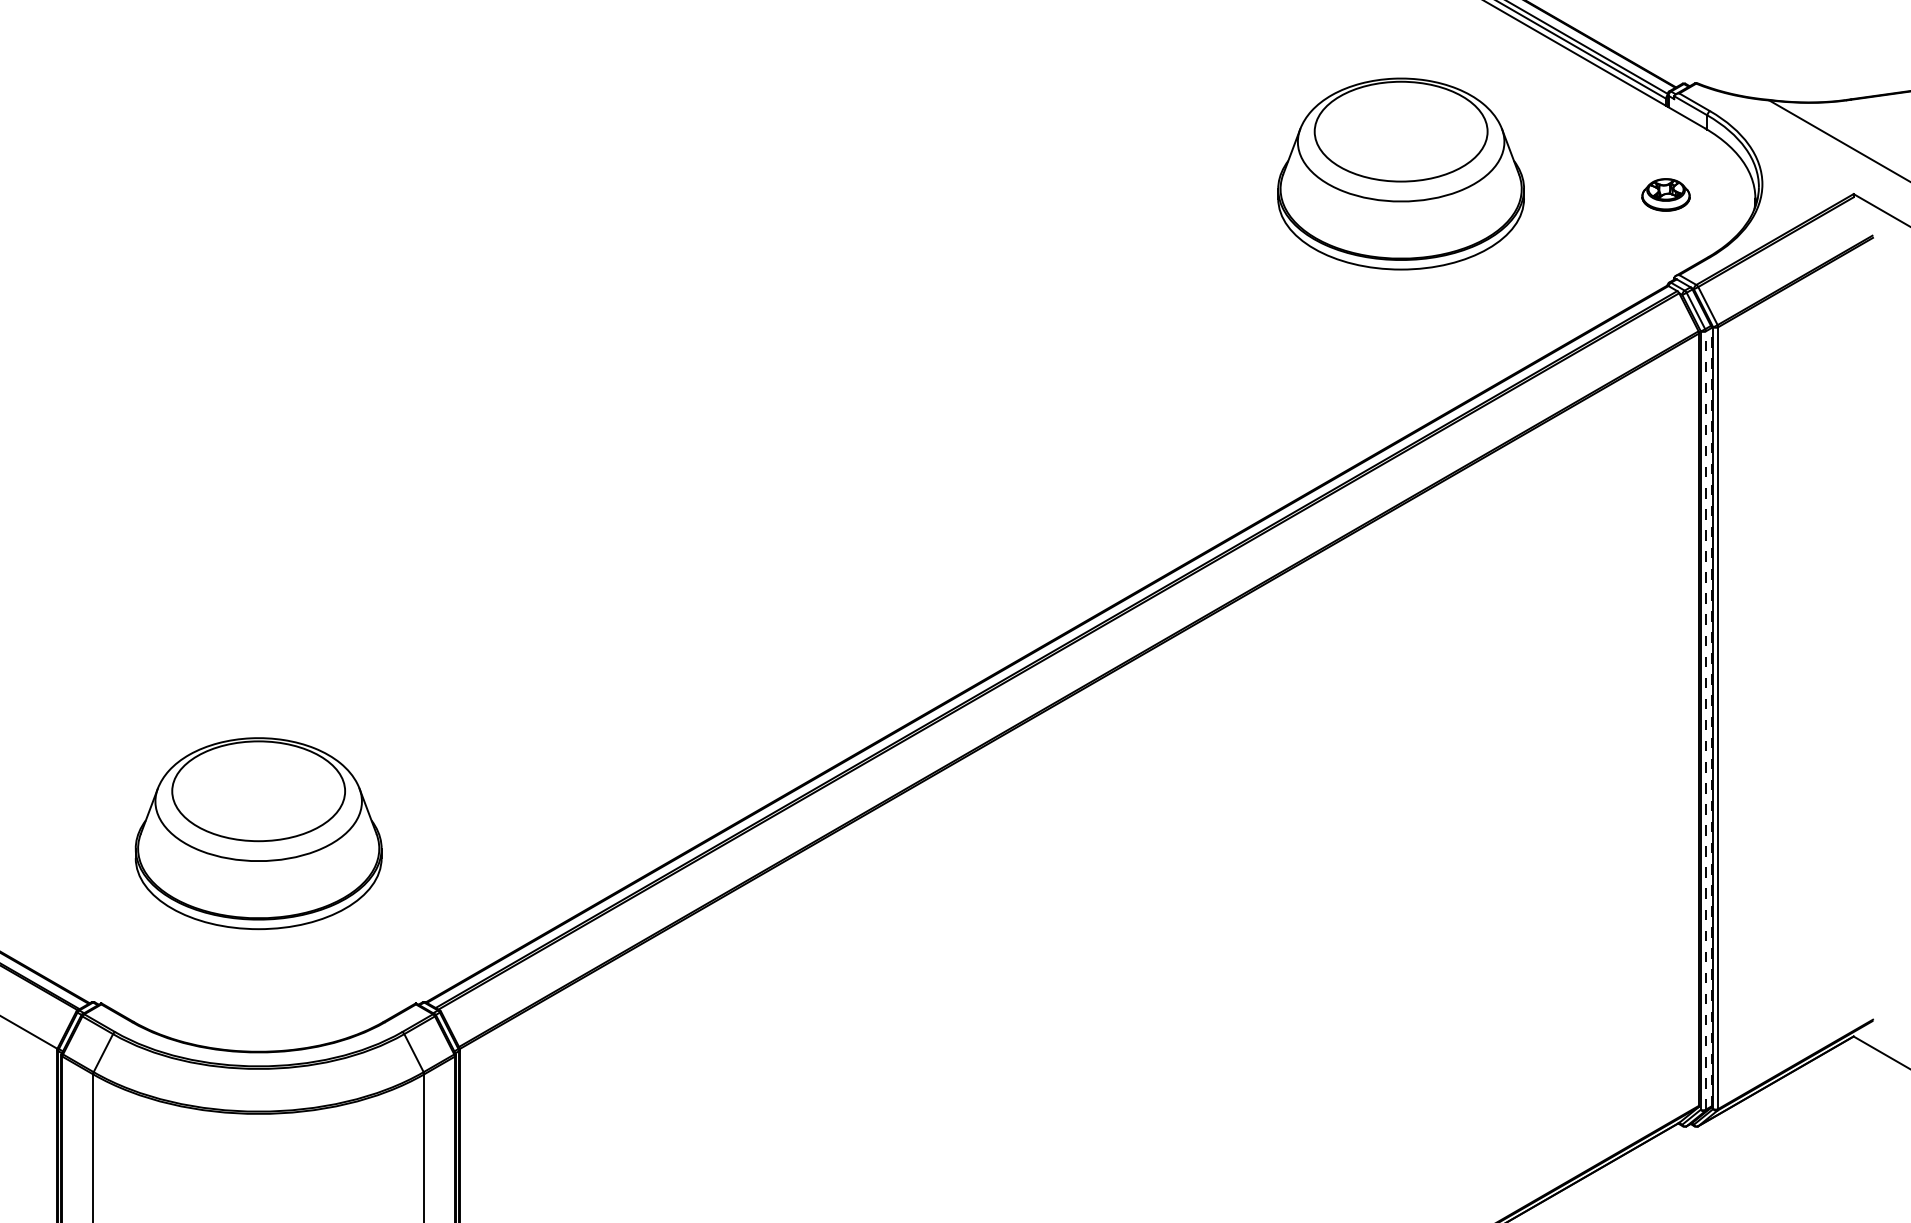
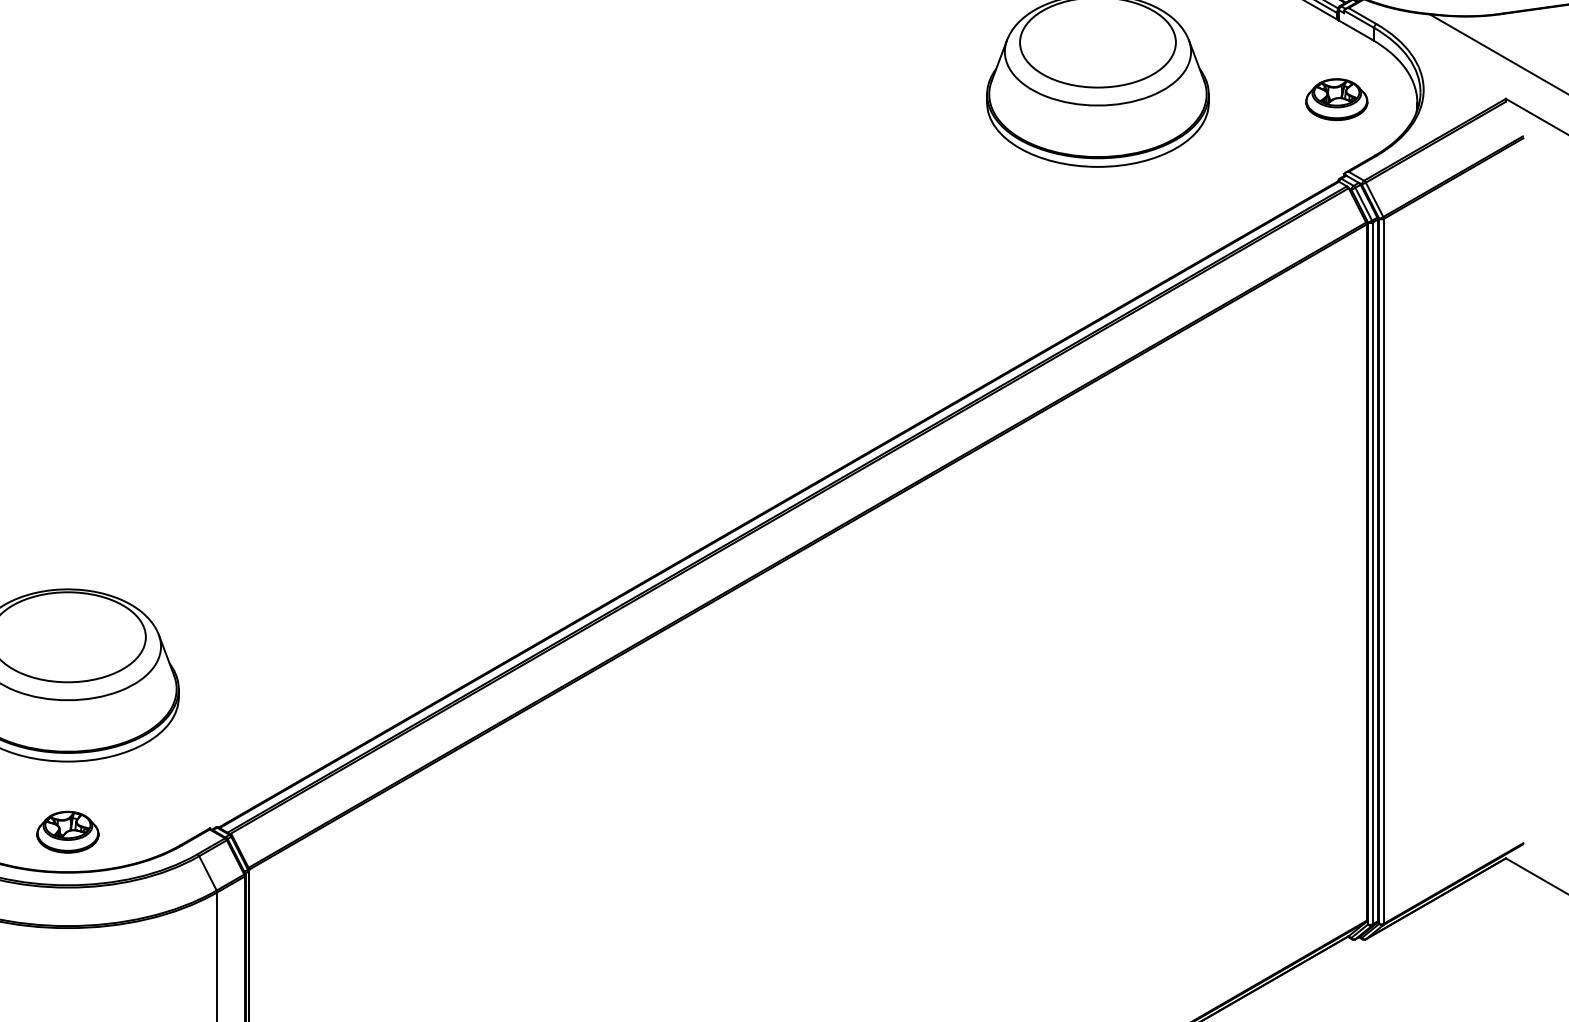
part: (1665, 194) -> (1336, 99), size x1.43
line: (1711, 716) -> (1377, 569), dashed -> solid
line: (1705, 720) -> (1372, 573), dashed -> solid
part: (258, 1007) -> (67, 832), added

